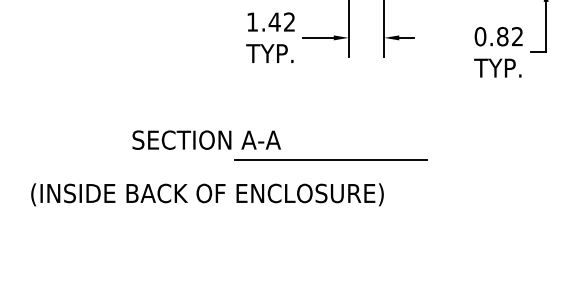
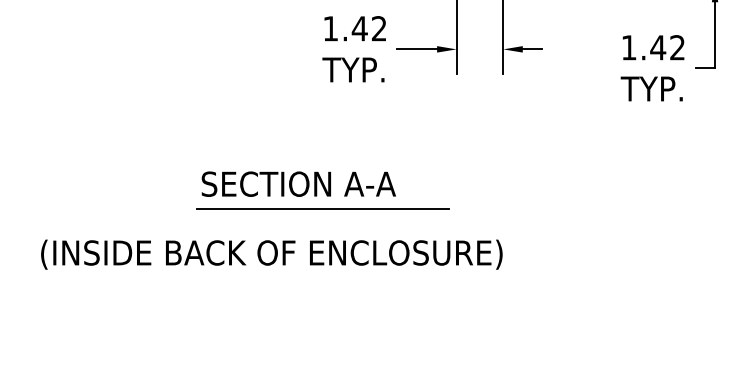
text: (491, 36) -> (643, 47), 0.82 -> 1.42
text: (206, 139) -> (298, 183), moved
line: (330, 159) -> (322, 208), moved

